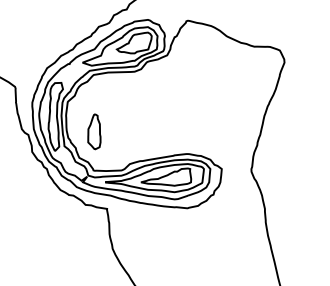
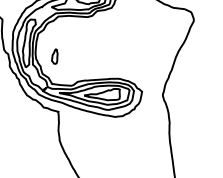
part: (94, 131) -> (55, 56), size x0.6

